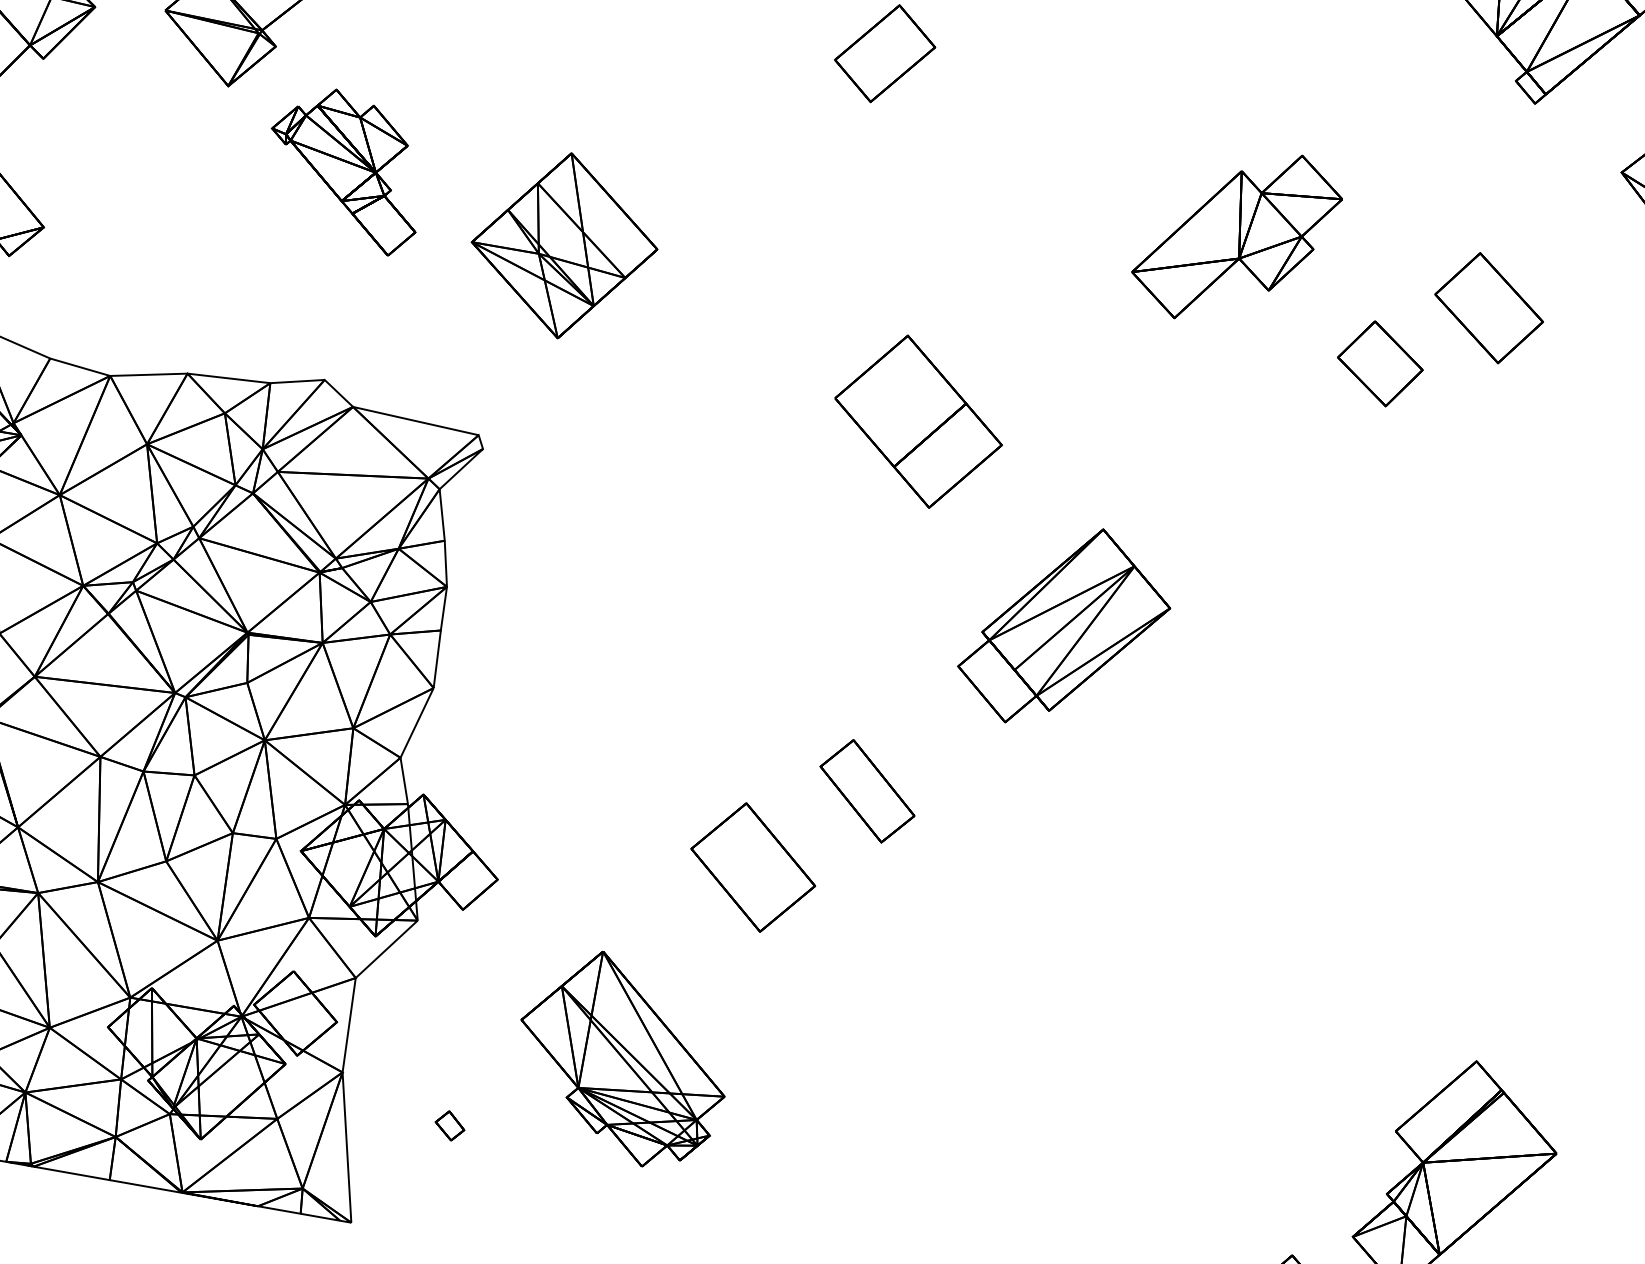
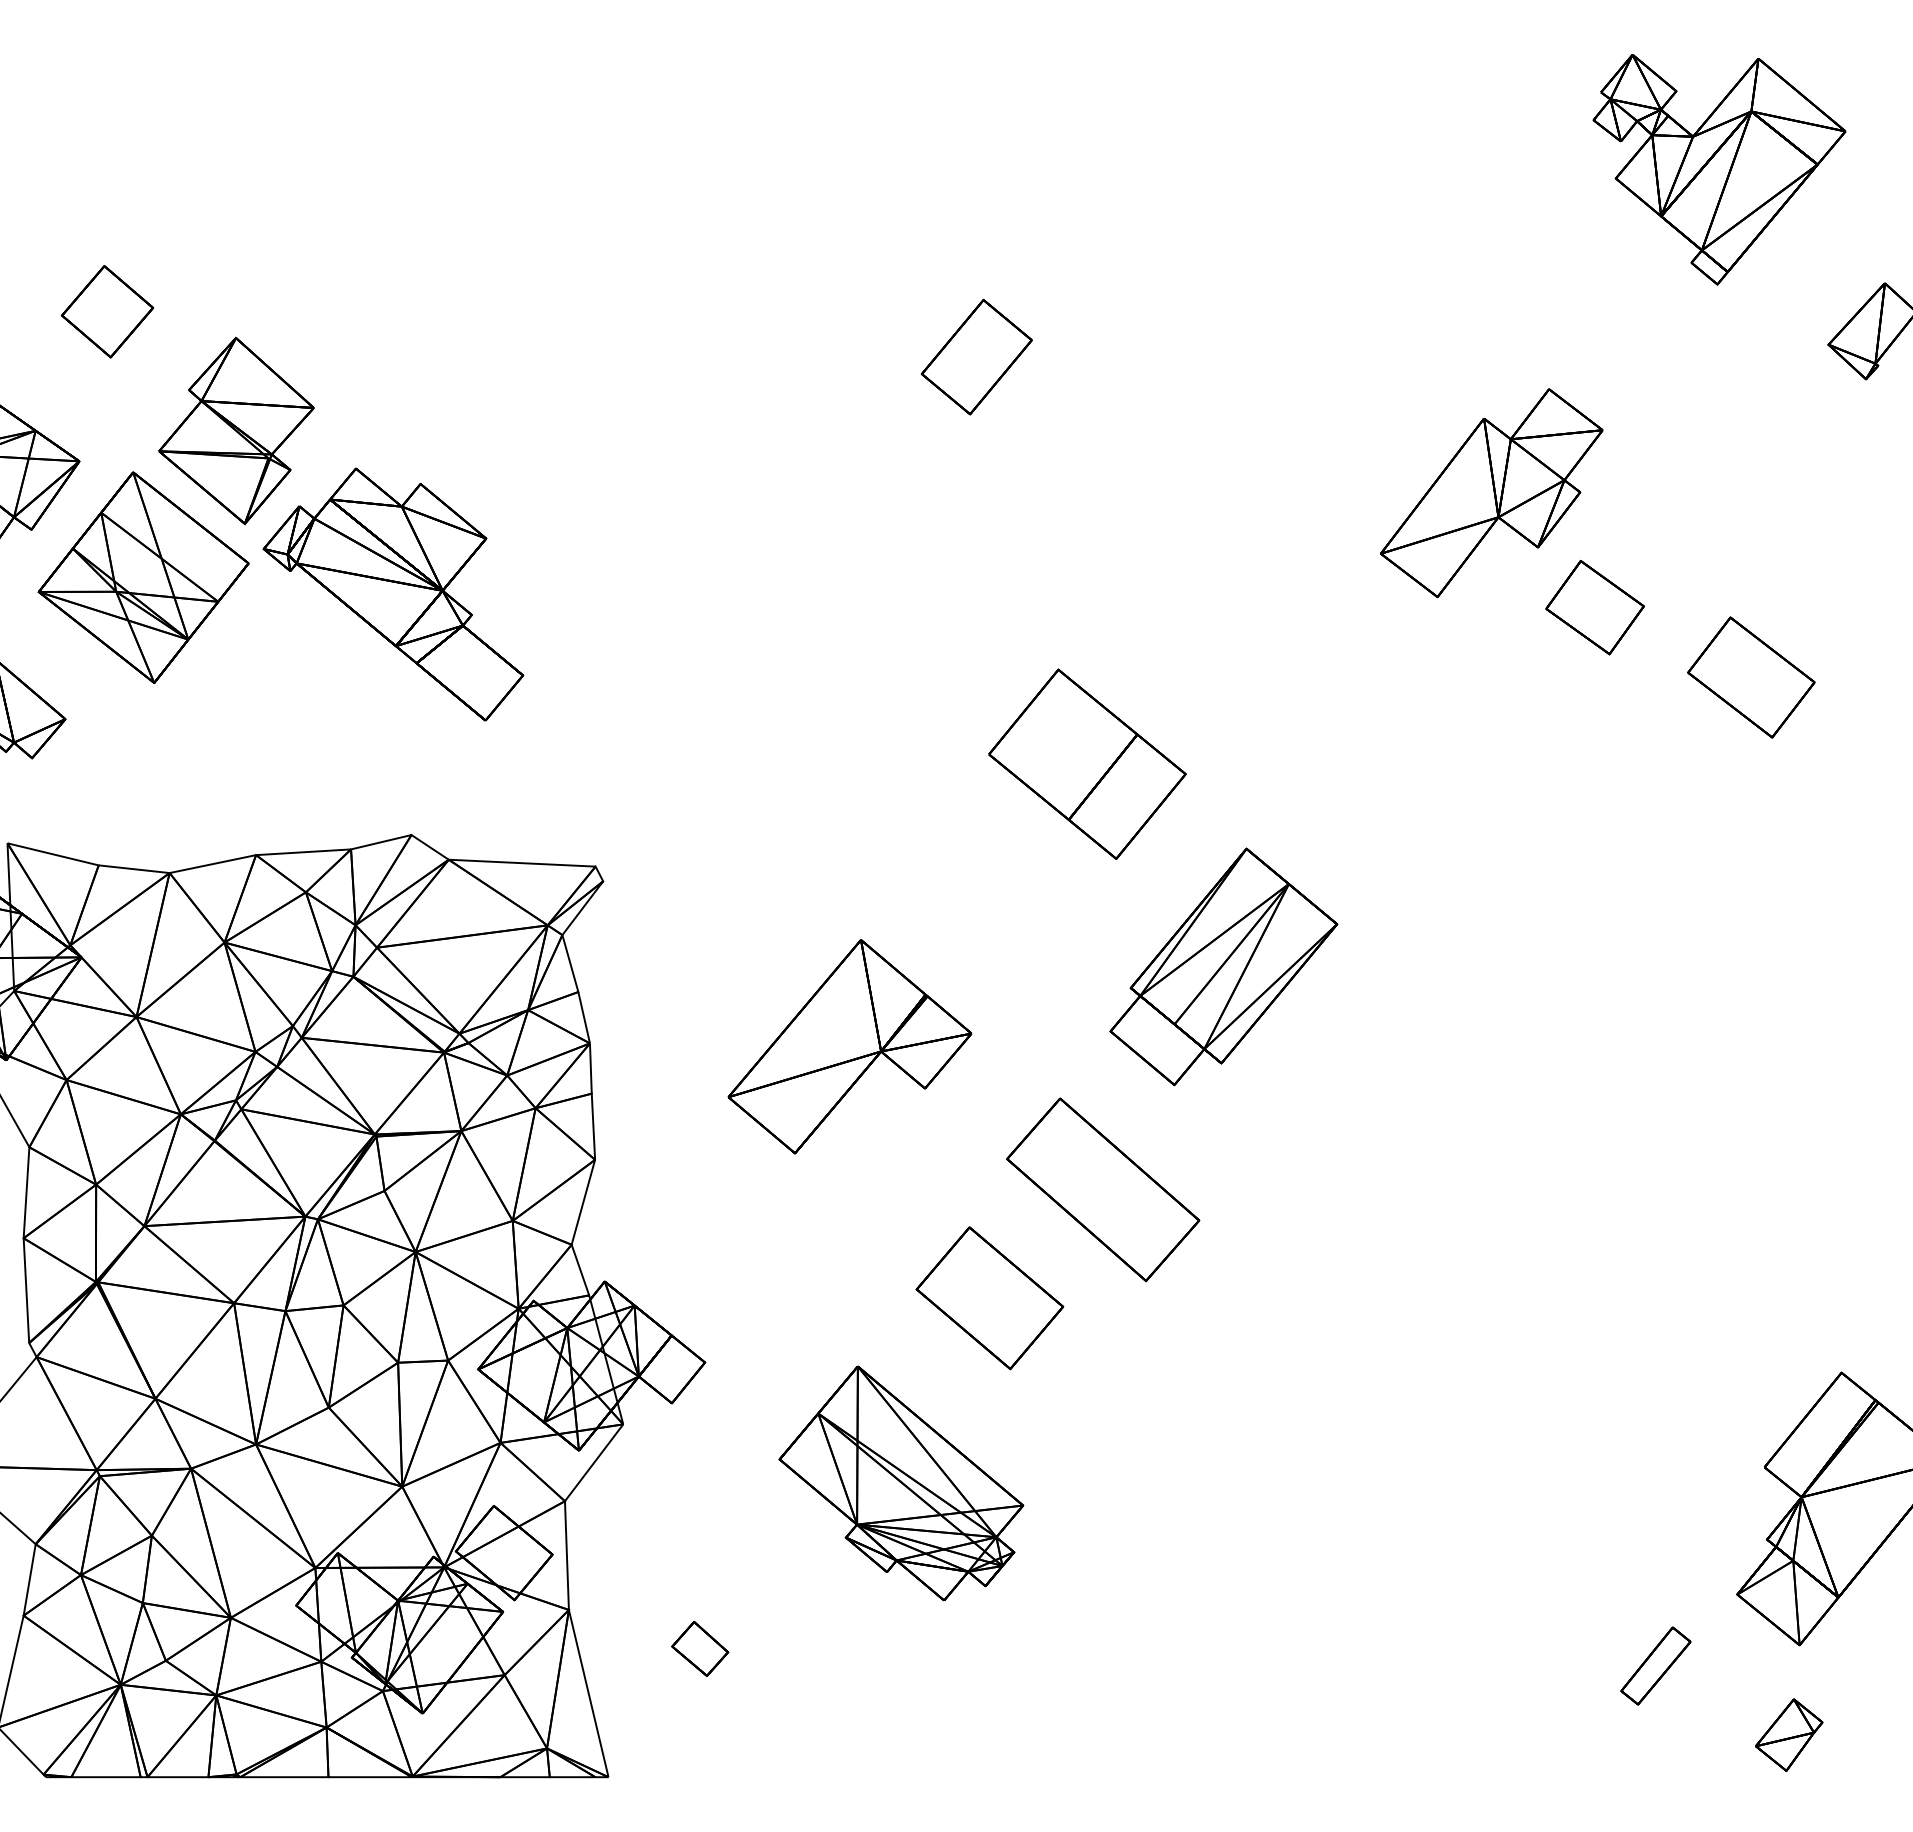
part: (345, 169) -> (393, 594), size x1.43
part: (1236, 236) -> (1491, 493), moved
part: (564, 245) -> (143, 577), moved
part: (1489, 308) -> (1751, 677), moved
part: (1065, 627) -> (1223, 966), moved
part: (670, 629) -> (849, 1046), added
part: (867, 791) -> (1103, 1189), size x1.67
part: (622, 1059) -> (901, 1483), moved
part: (450, 1125) -> (700, 1648), size x1.67

